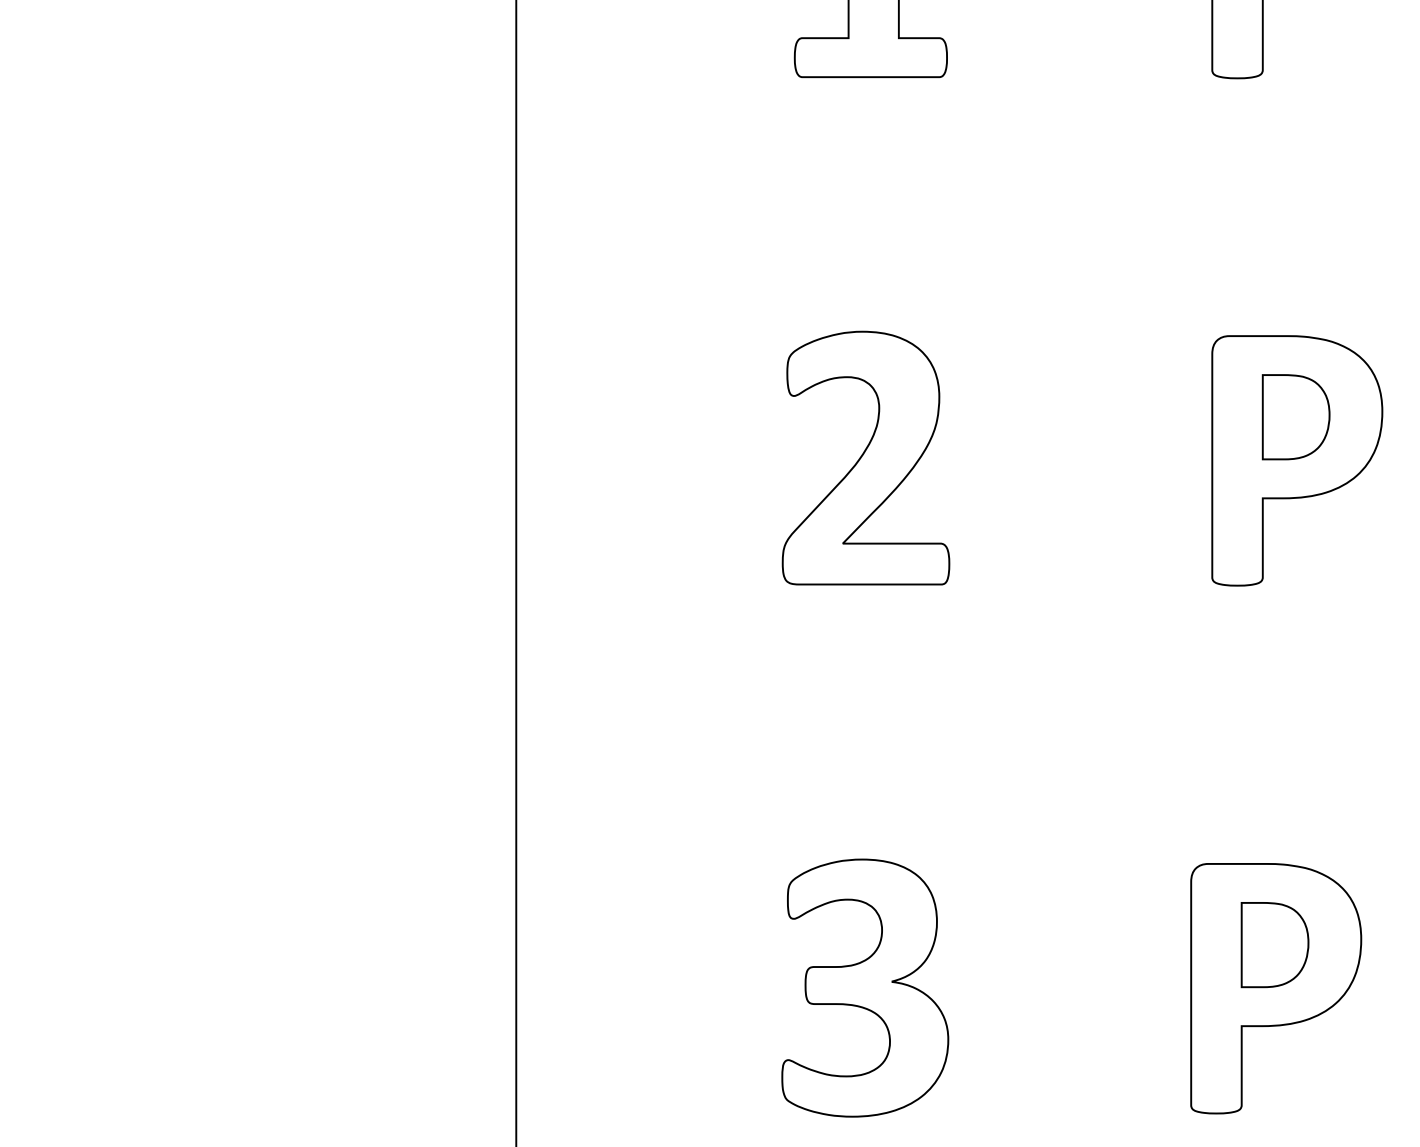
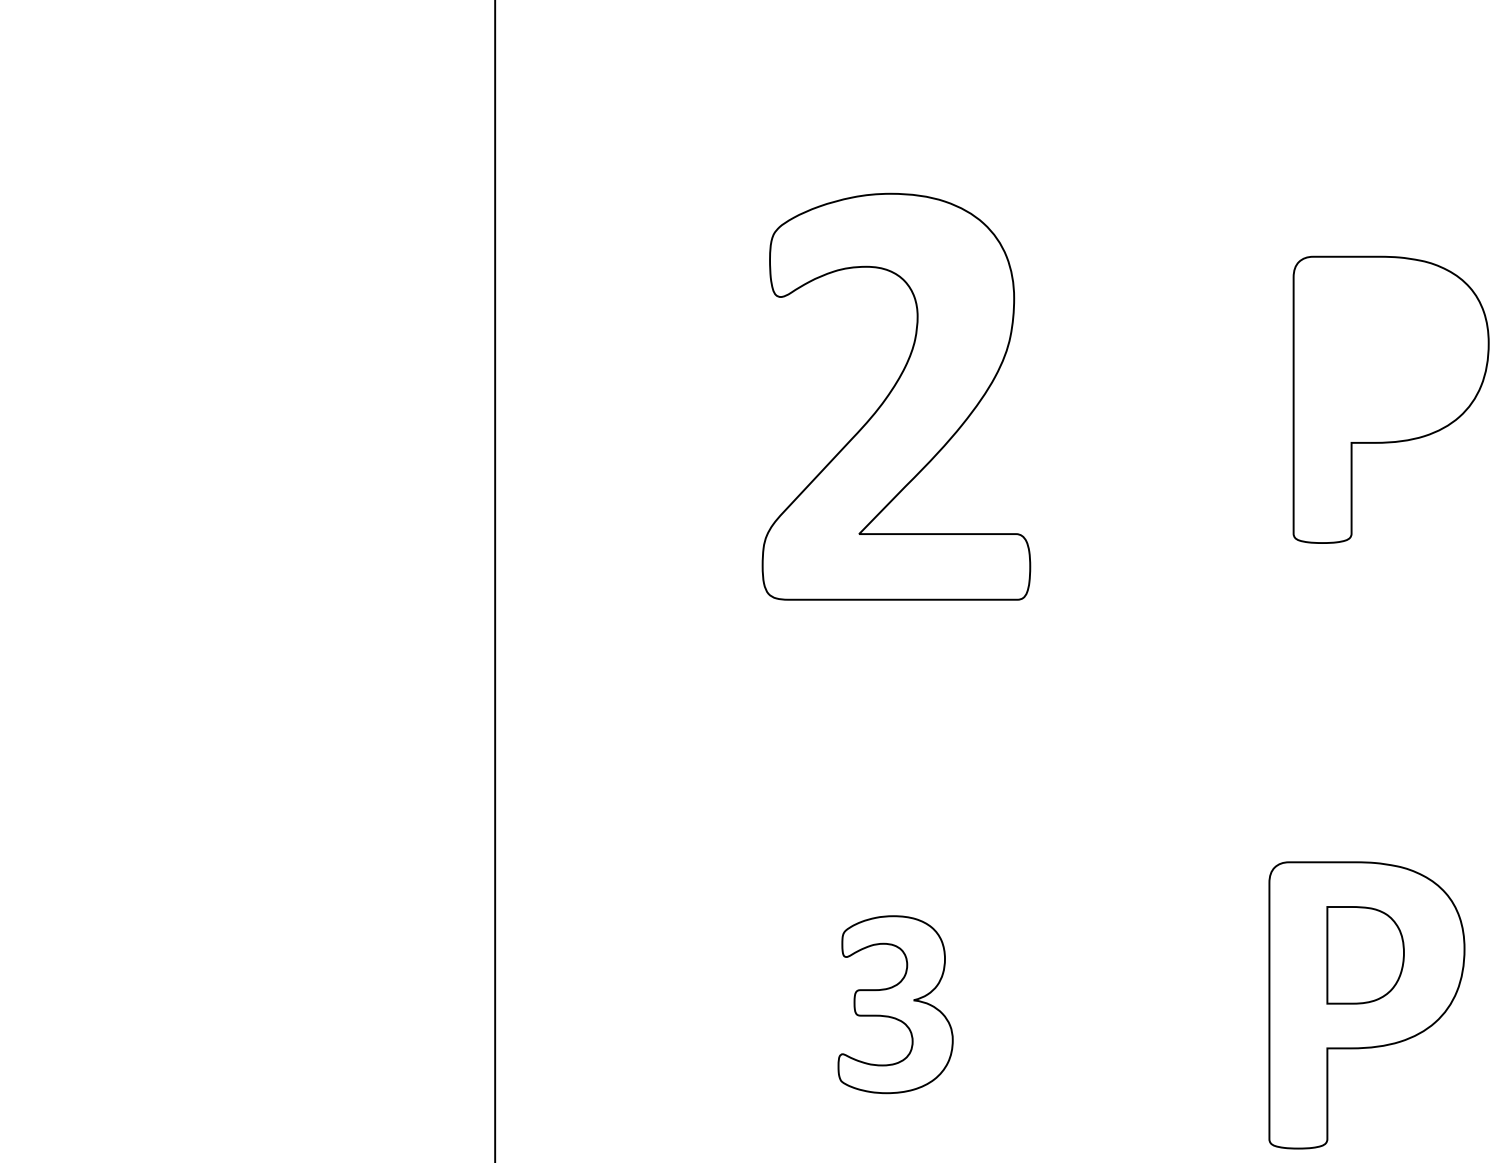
part: (1295, 417) -> (1389, 350), removed
part: (865, 457) -> (895, 396), size x1.4
part: (865, 987) -> (895, 1004), size x0.6

